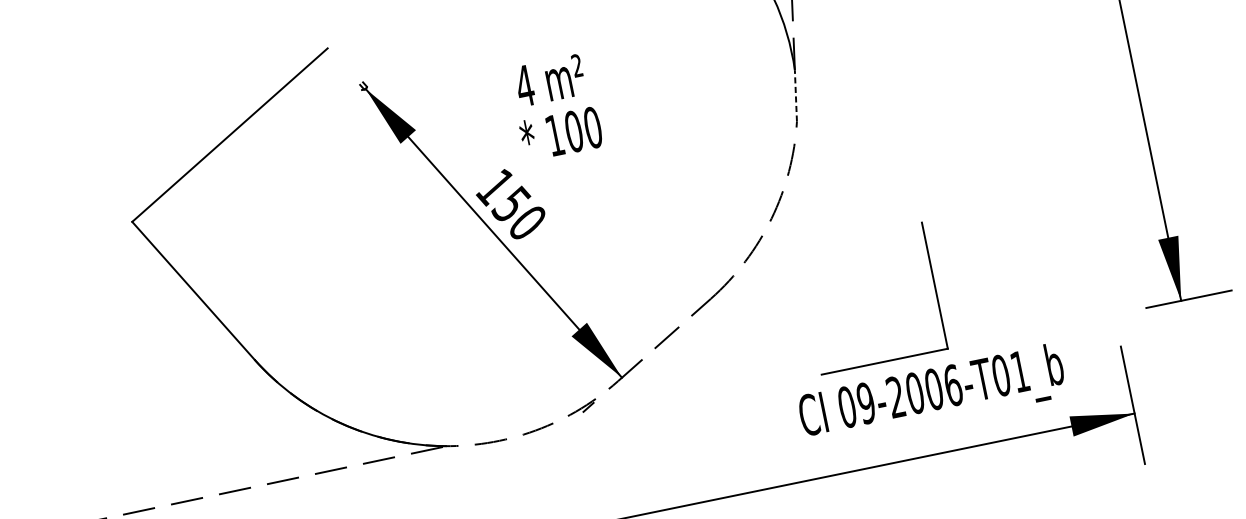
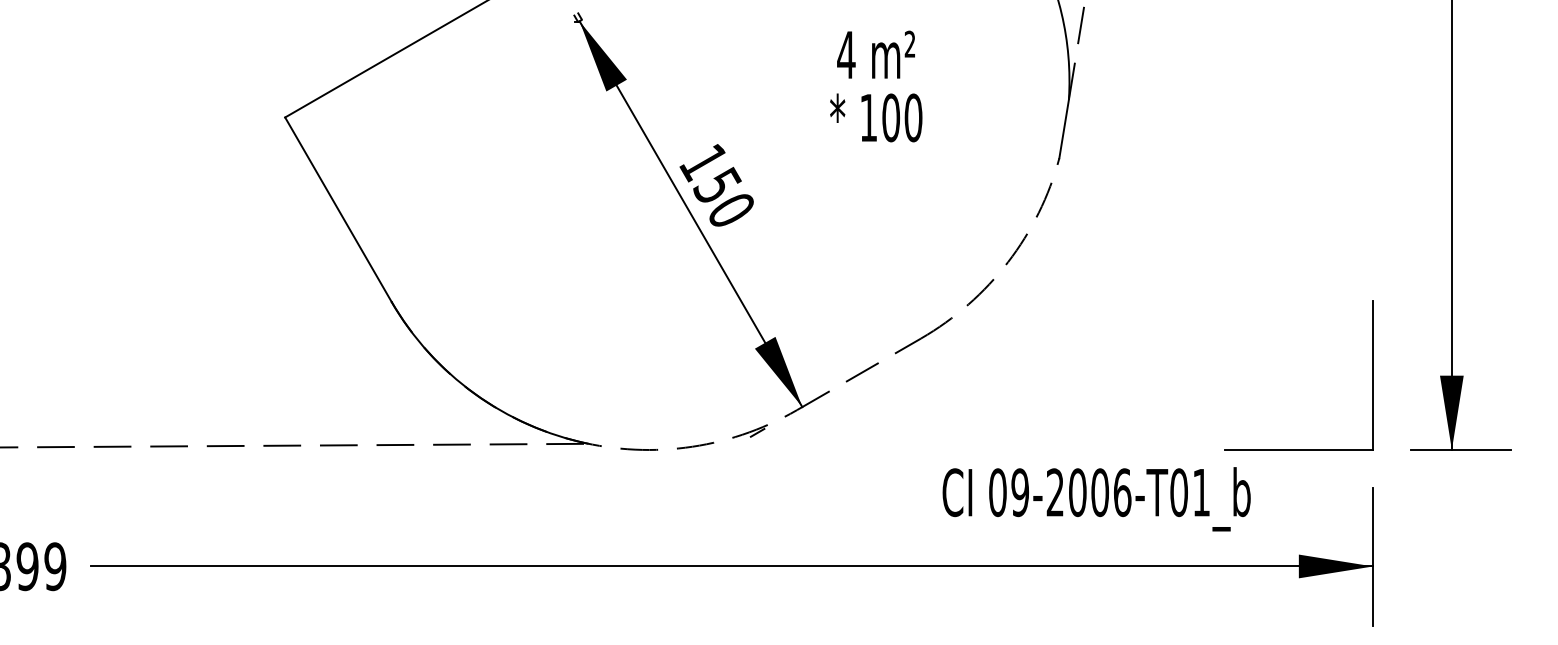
line: (796, 96) -> (1064, 129), dashed -> solid
text: (556, 107) -> (876, 86), moved
part: (934, 285) -> (1372, 375), moved
text: (932, 395) -> (1096, 499), moved

